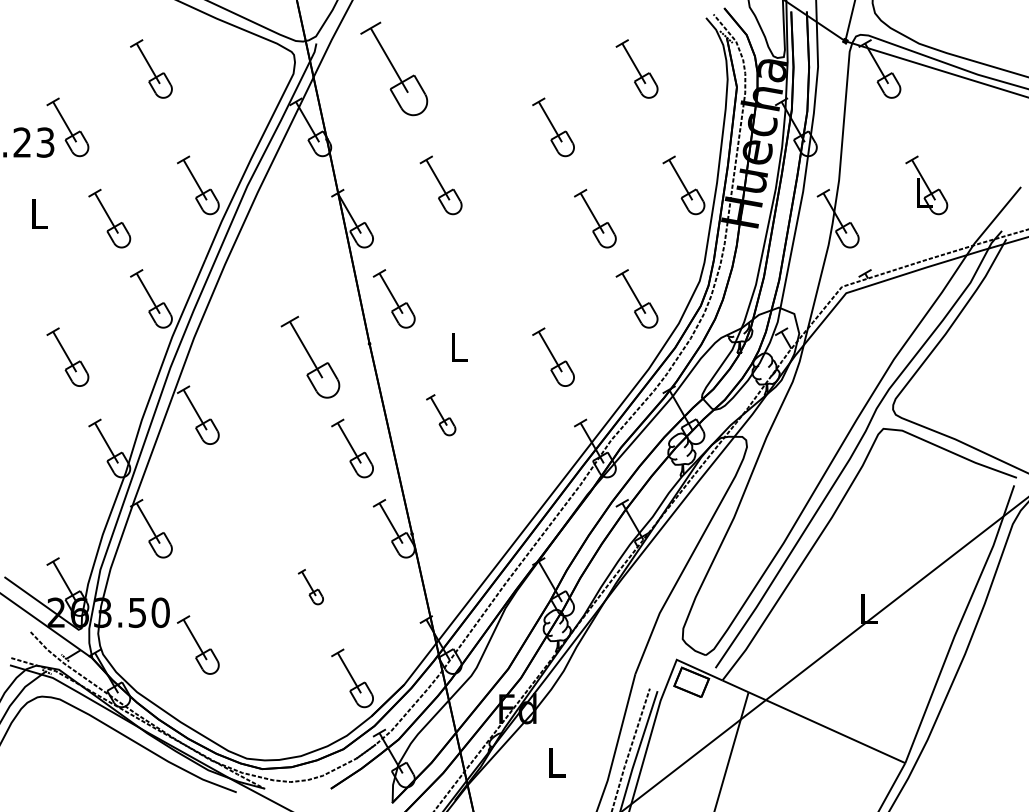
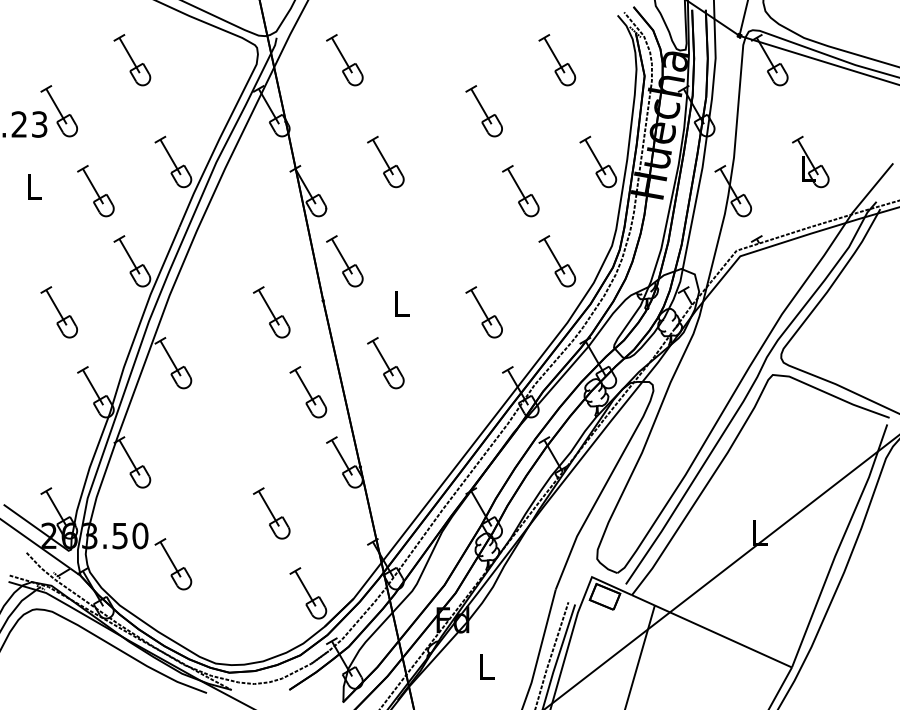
part: (393, 68) -> (344, 59), size x0.62
part: (310, 356) -> (271, 311), size x0.71
part: (440, 414) -> (385, 362), size x1.43
part: (310, 586) -> (271, 512), size x1.67

